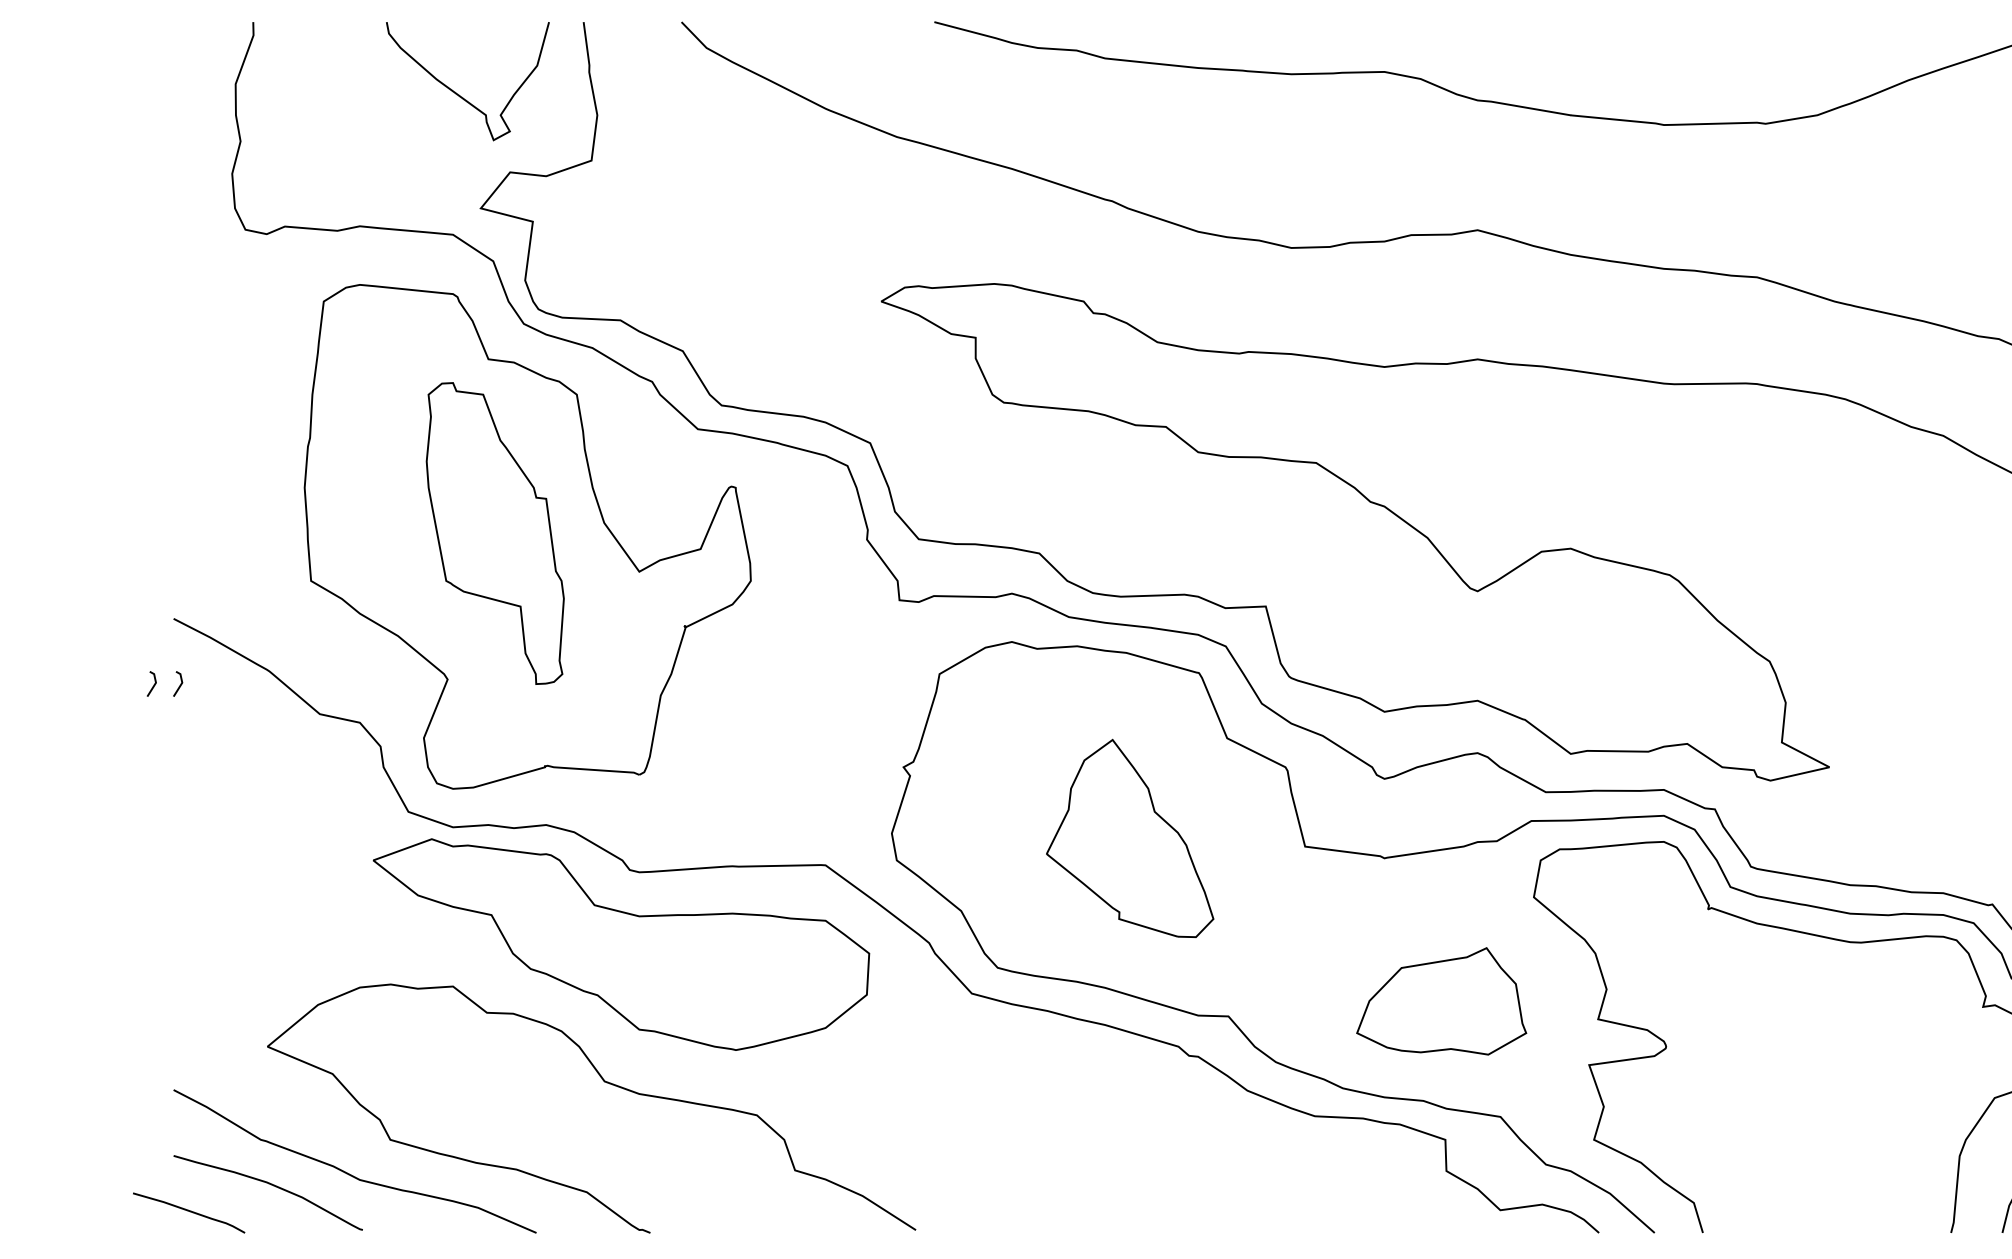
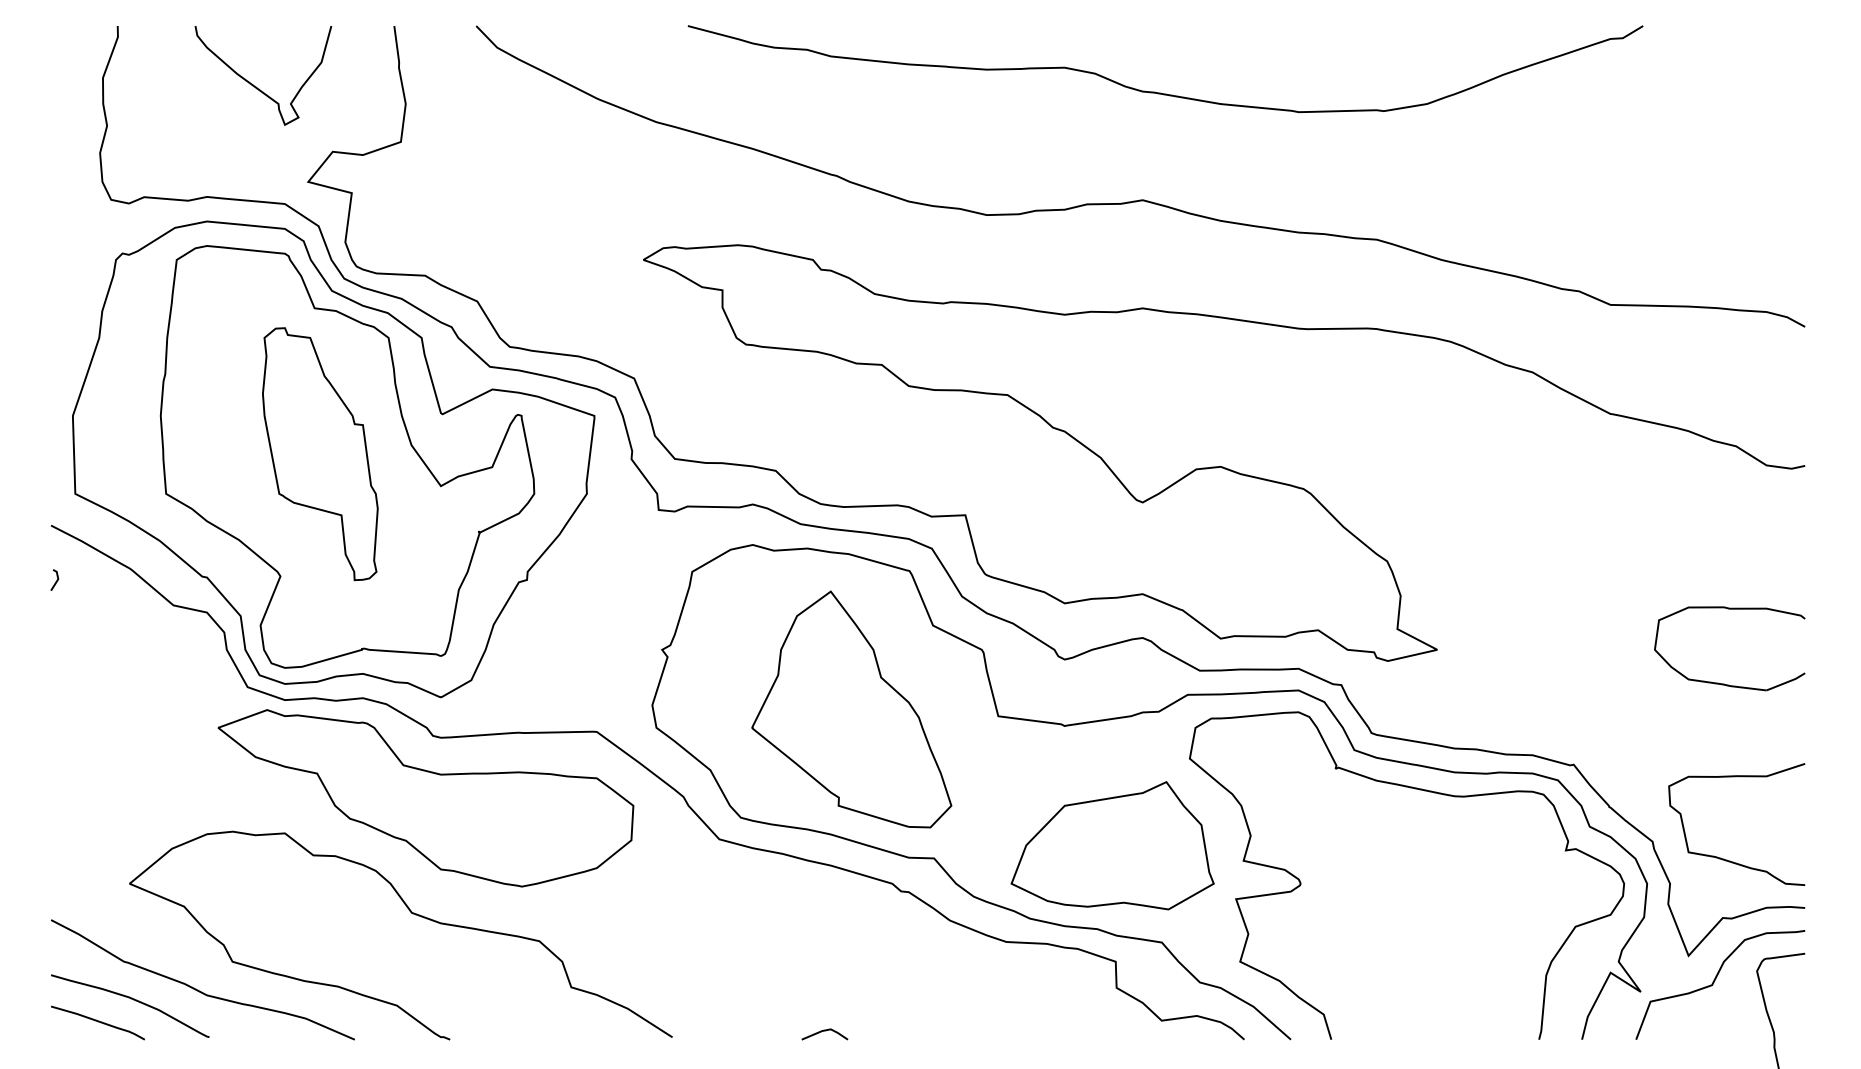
curve: (459, 94) -> (256, 86), moved
part: (511, 539) -> (333, 459), added
line: (153, 684) -> (34, 580), removed
part: (1129, 838) -> (851, 709), size x1.43
part: (1441, 1000) -> (1112, 845), size x1.43
curve: (188, 1211) -> (97, 1021), moved
line: (1097, 1223) -> (824, 1031), added

